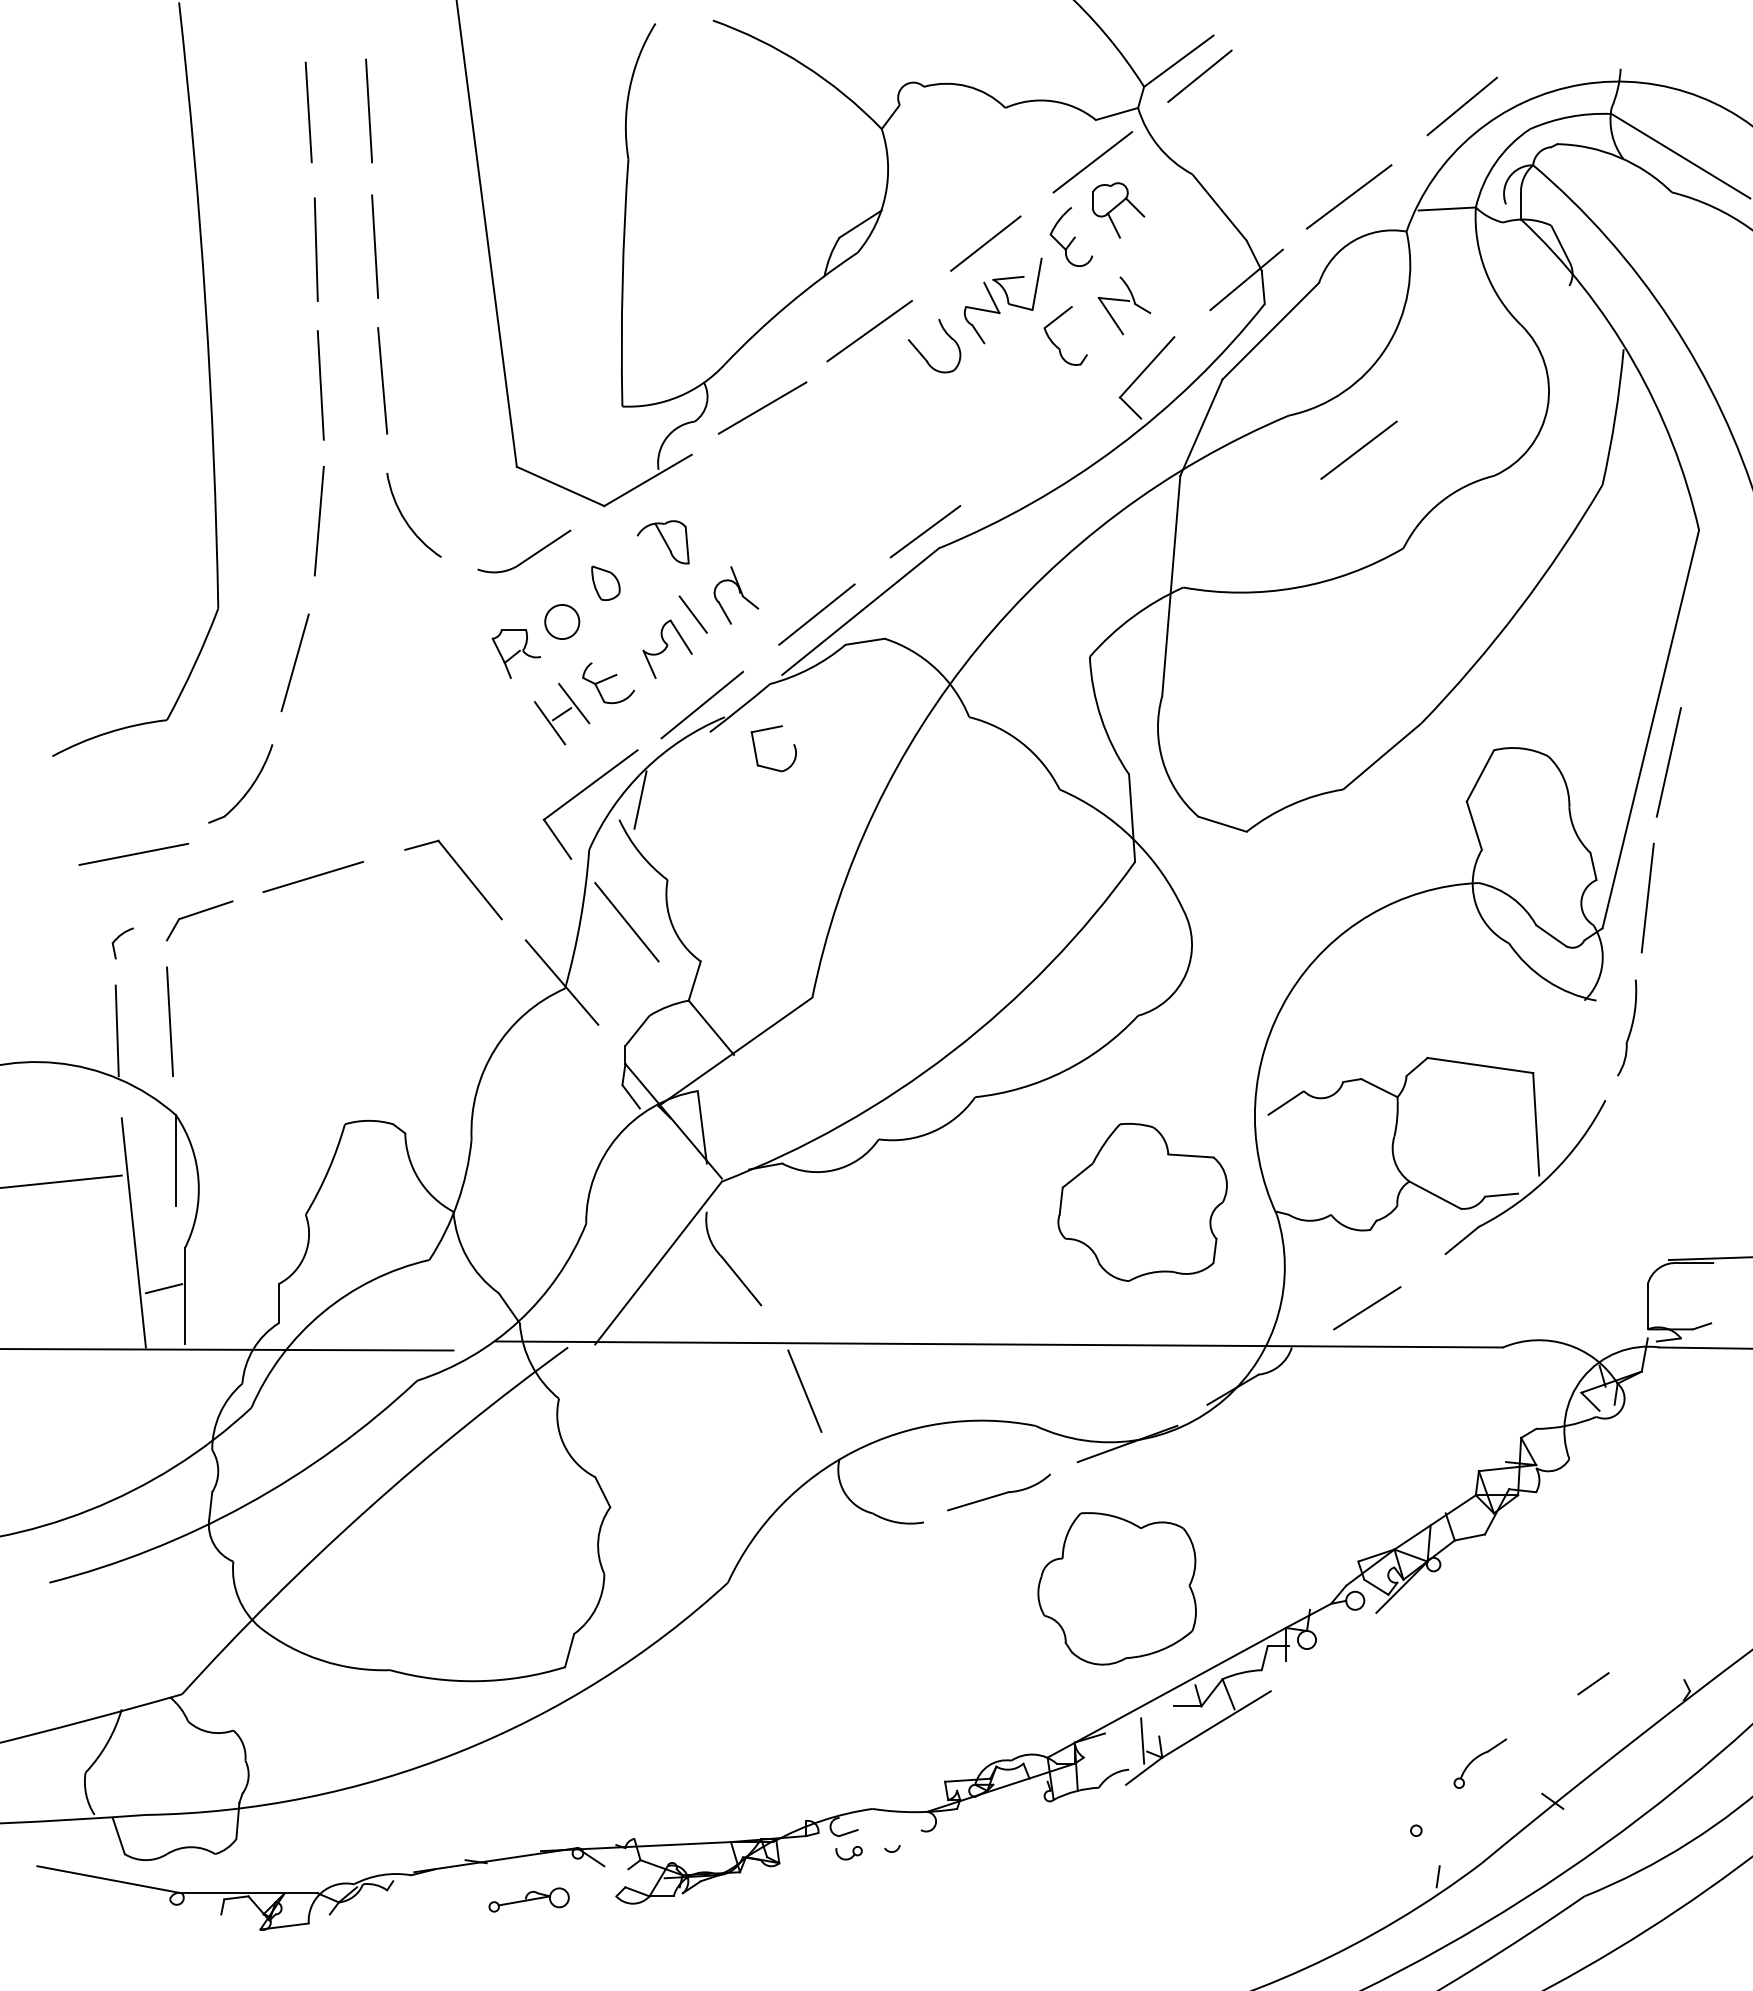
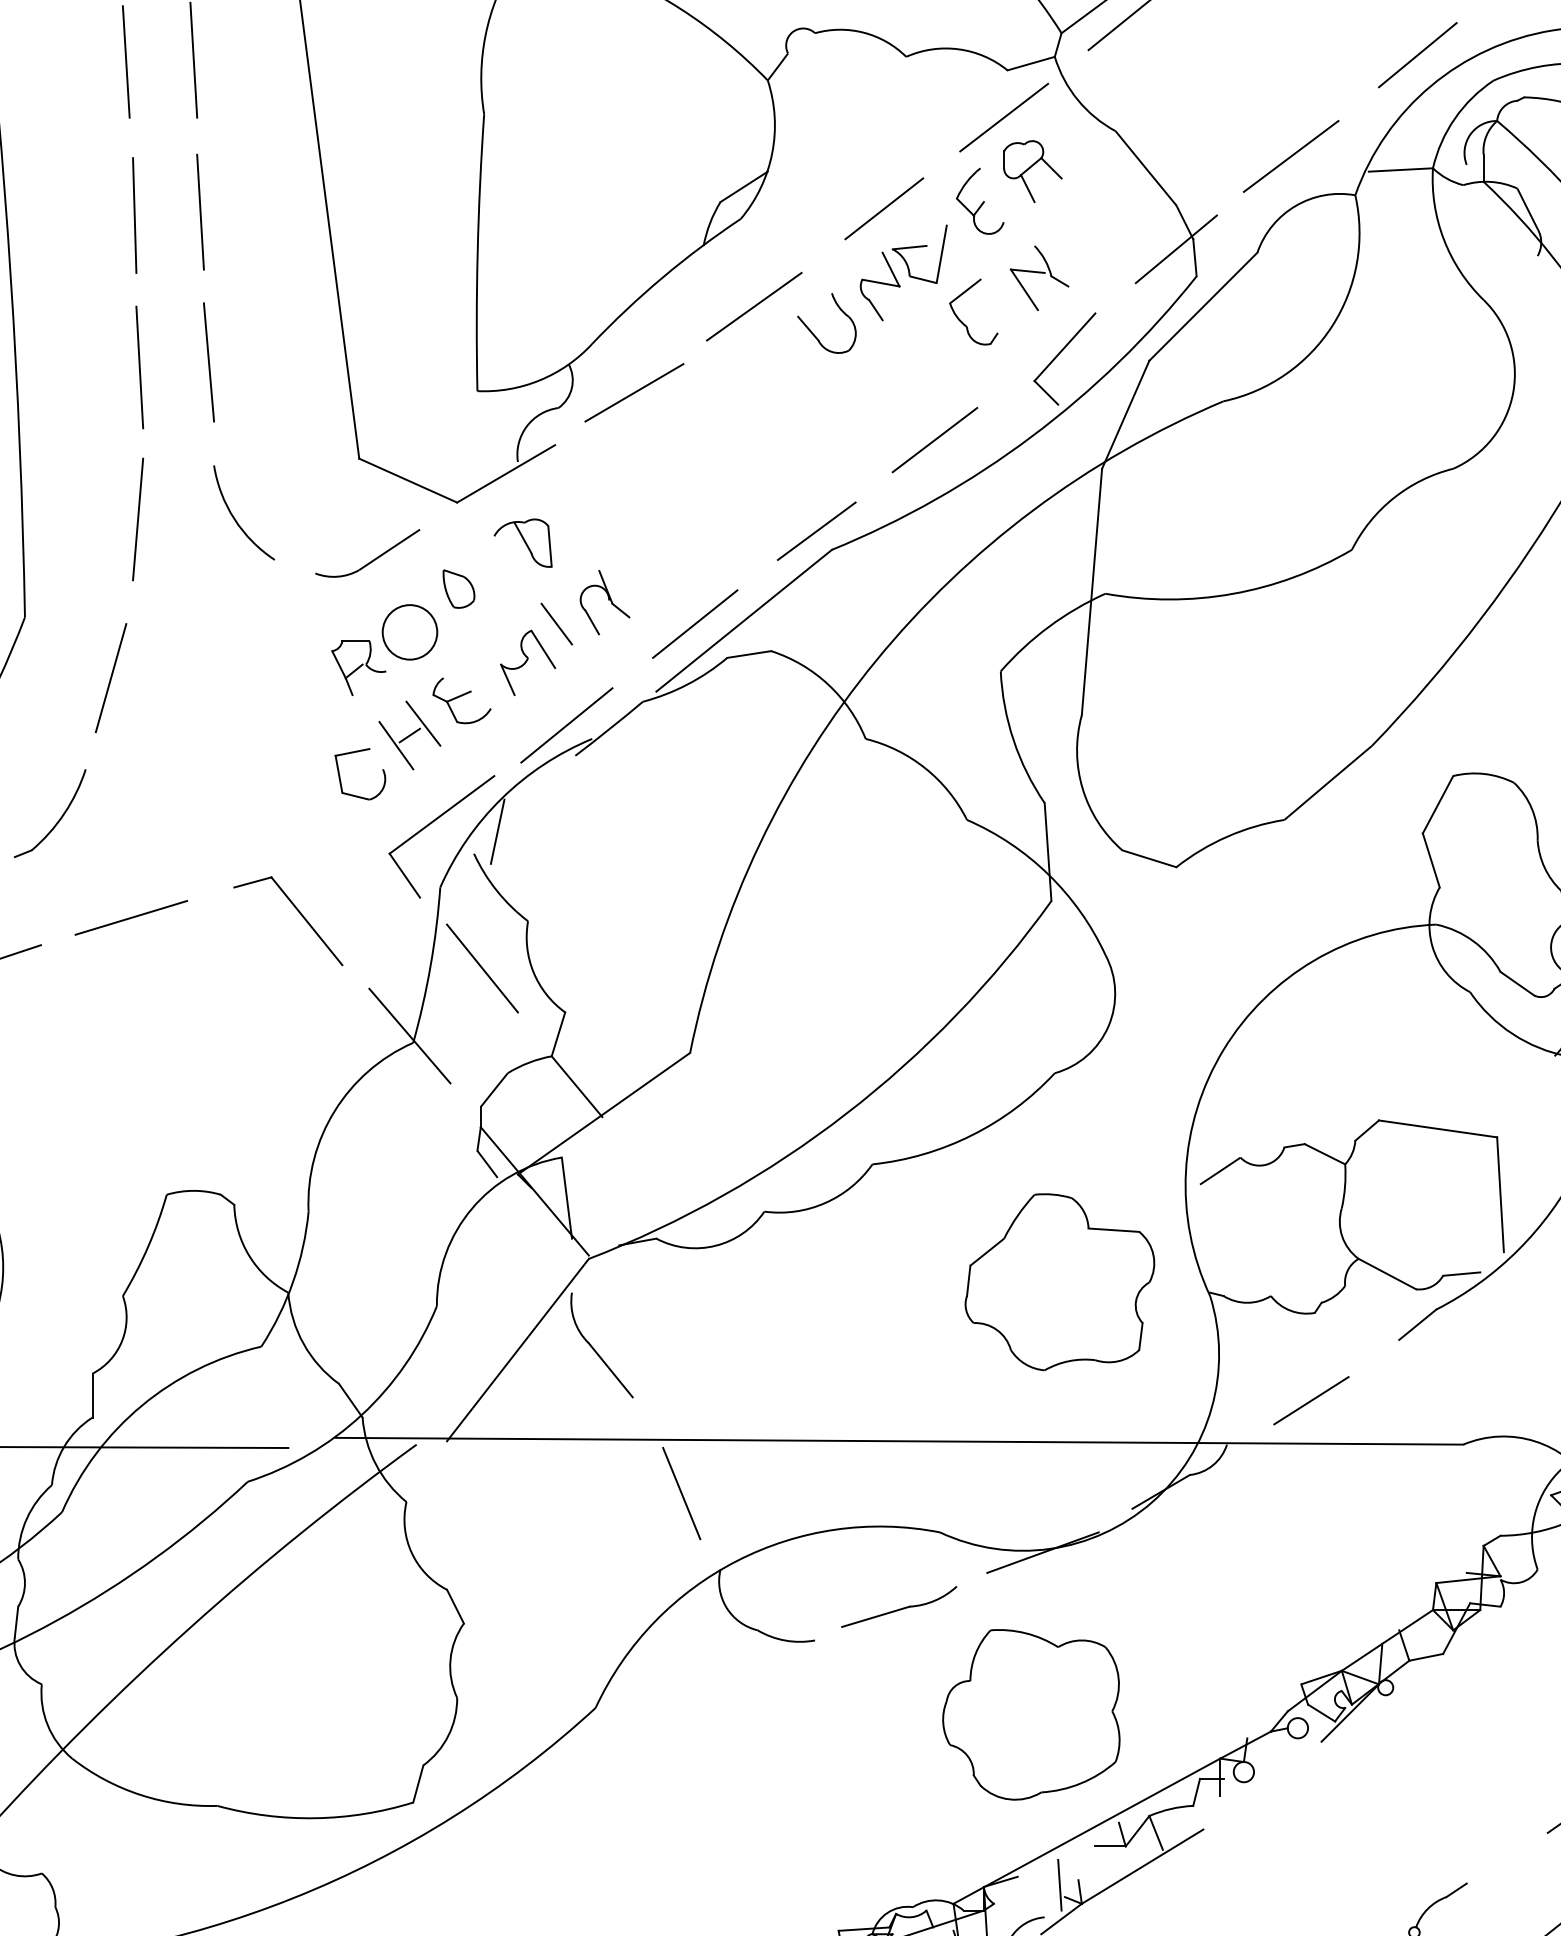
line: (1358, 449) -> (934, 439), moved
circle: (562, 621) -> (410, 631), size x1.43
part: (756, 751) -> (340, 777), moved

